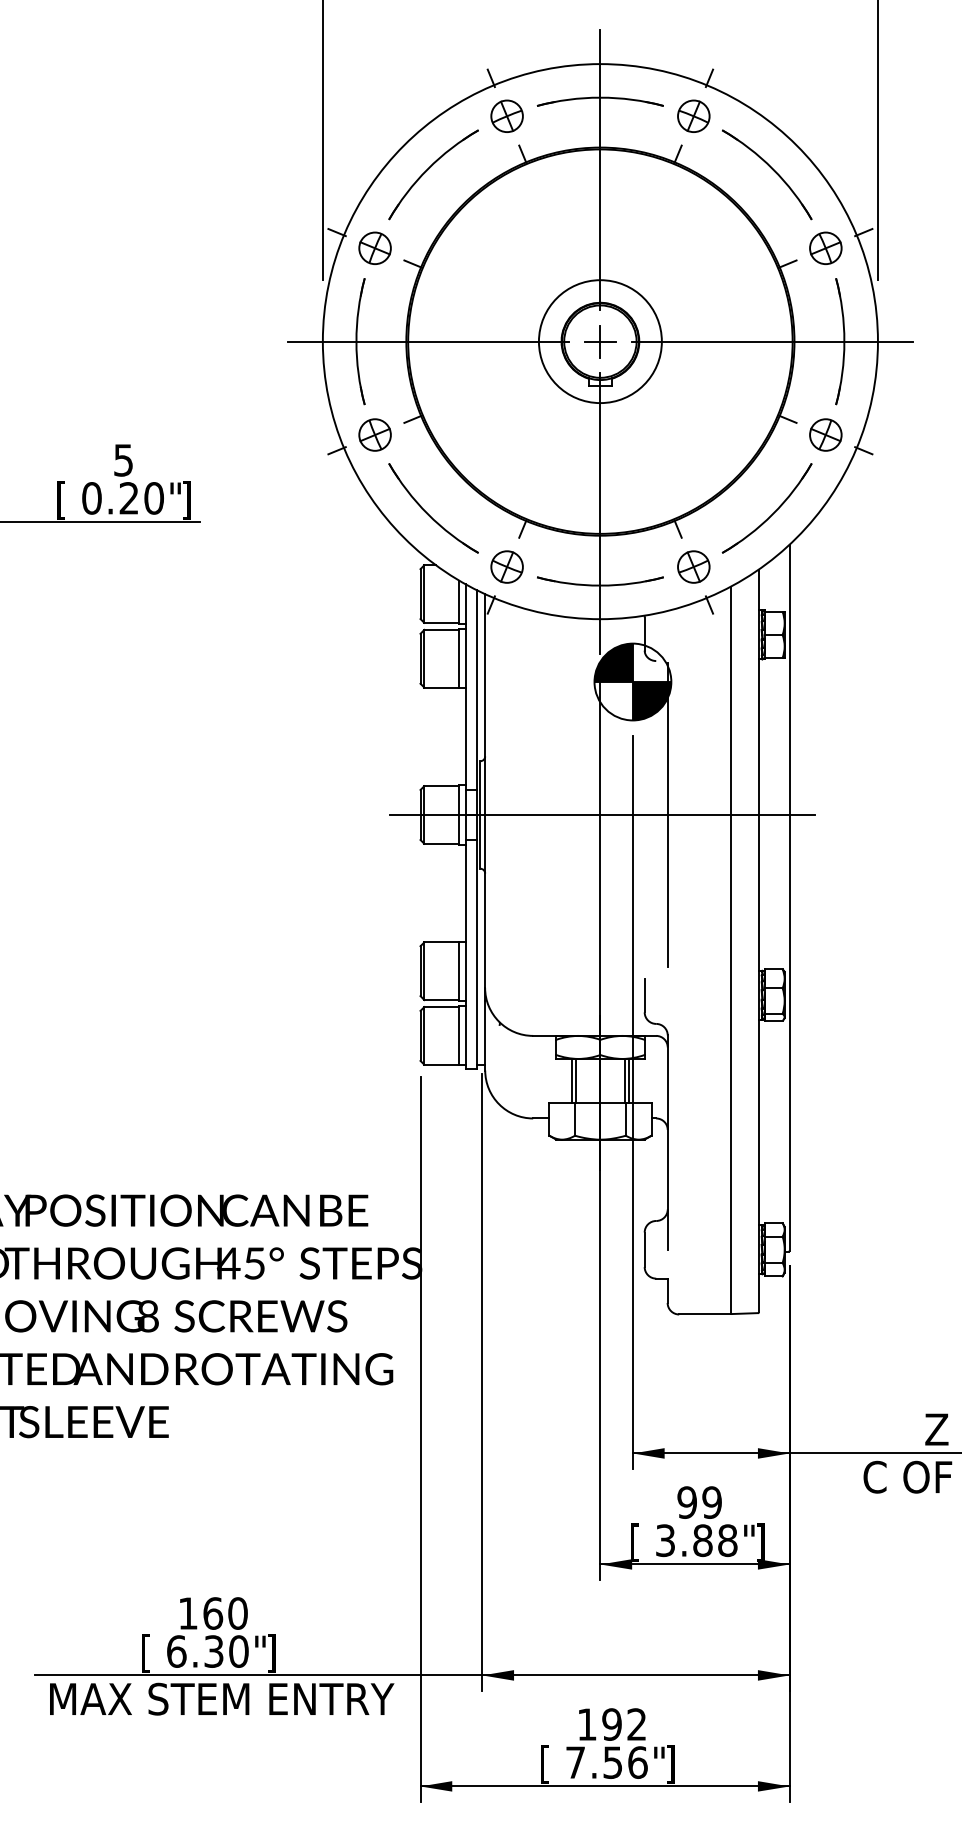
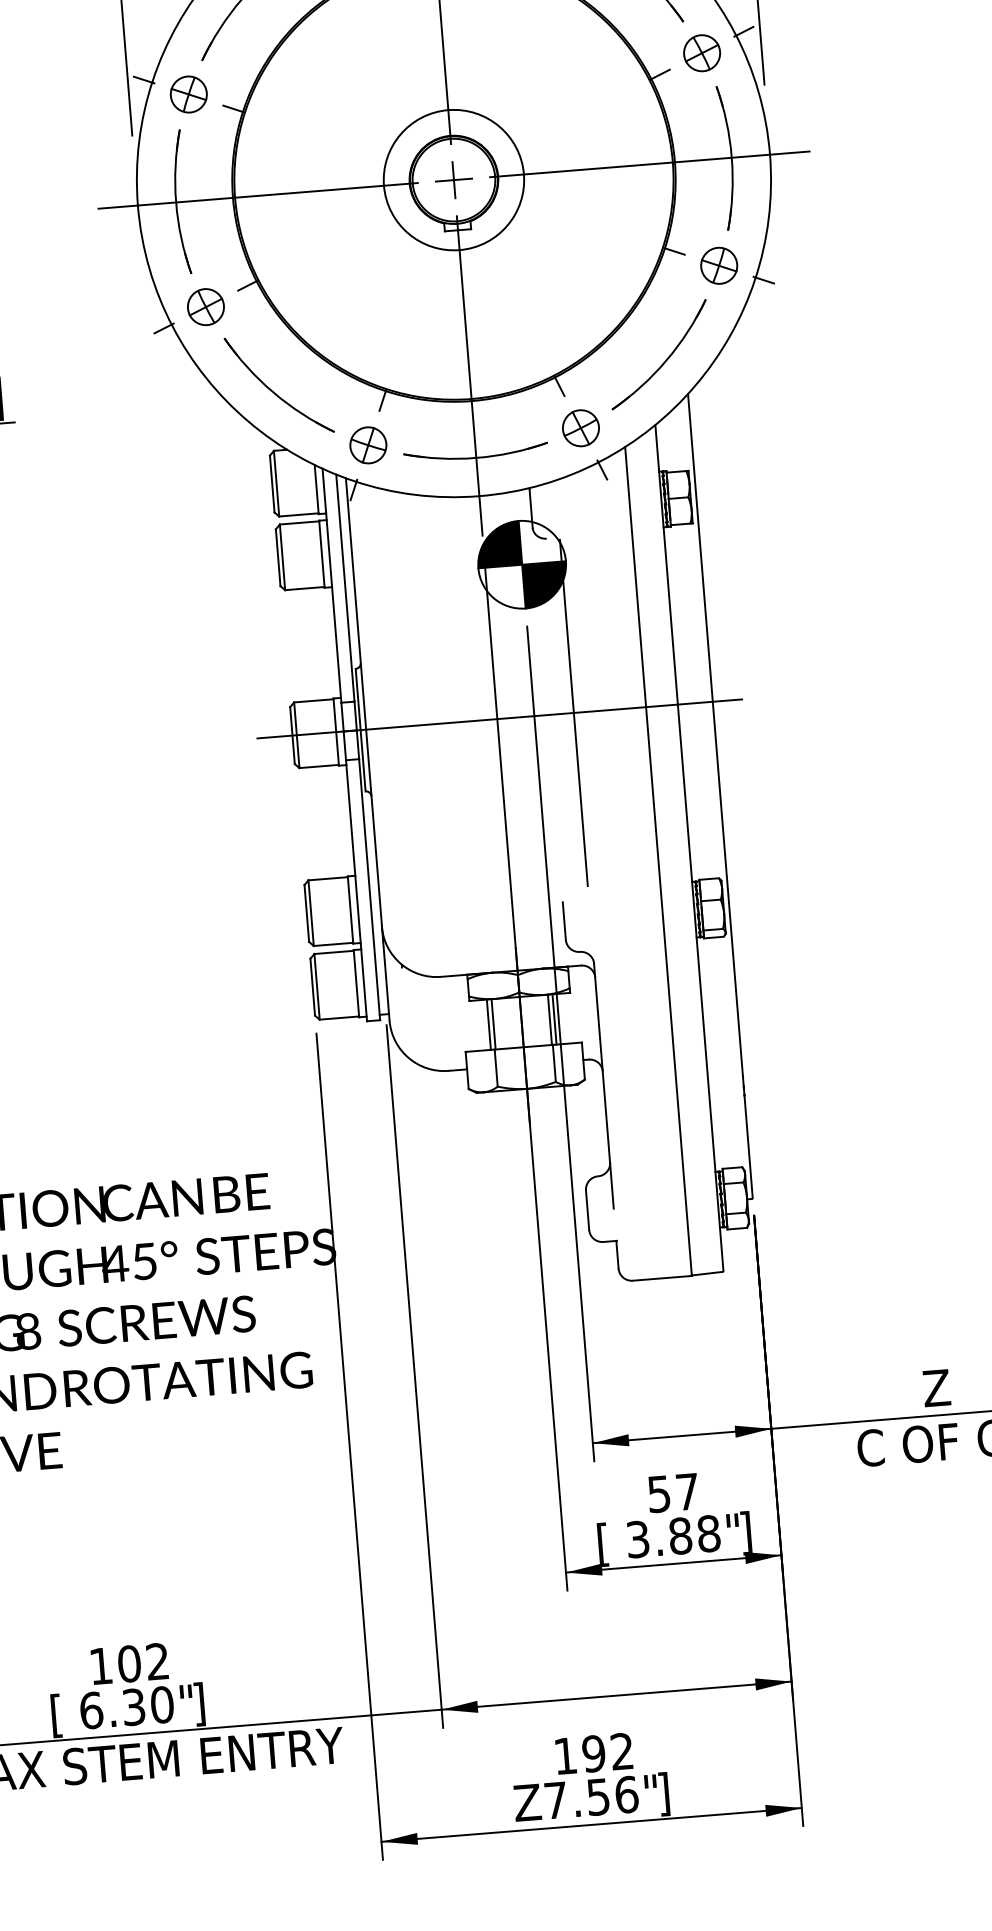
text: (699, 1502) -> (673, 1492), 99 -> 57
text: (225, 1613) -> (143, 1662), 160 -> 102
text: (550, 1764) -> (527, 1804), [ -> Z

